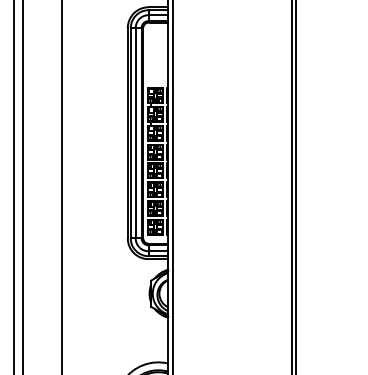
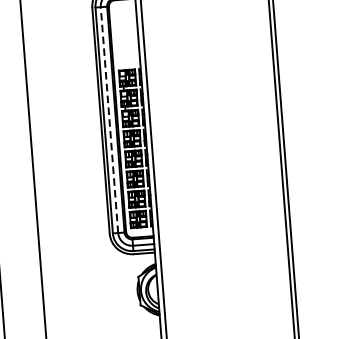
line: (135, 132) -> (109, 119), solid -> dashed

